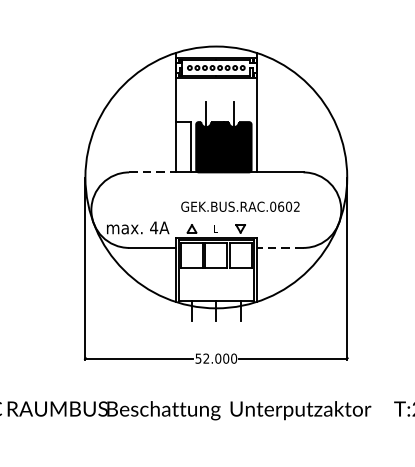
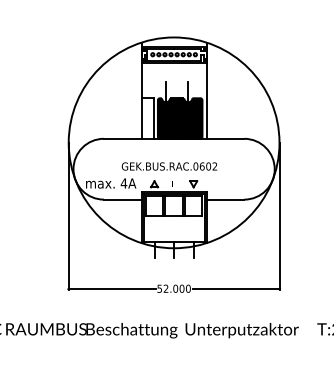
line: (152, 172) -> (122, 138), dashed -> solid
text: (239, 206) -> (168, 166), moved
line: (280, 247) -> (225, 199), dashed -> solid

